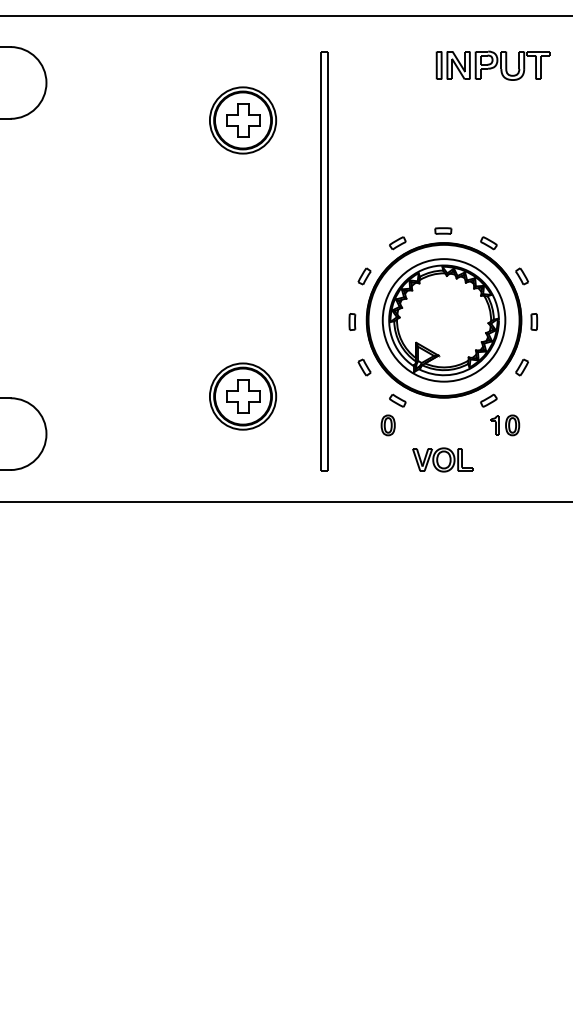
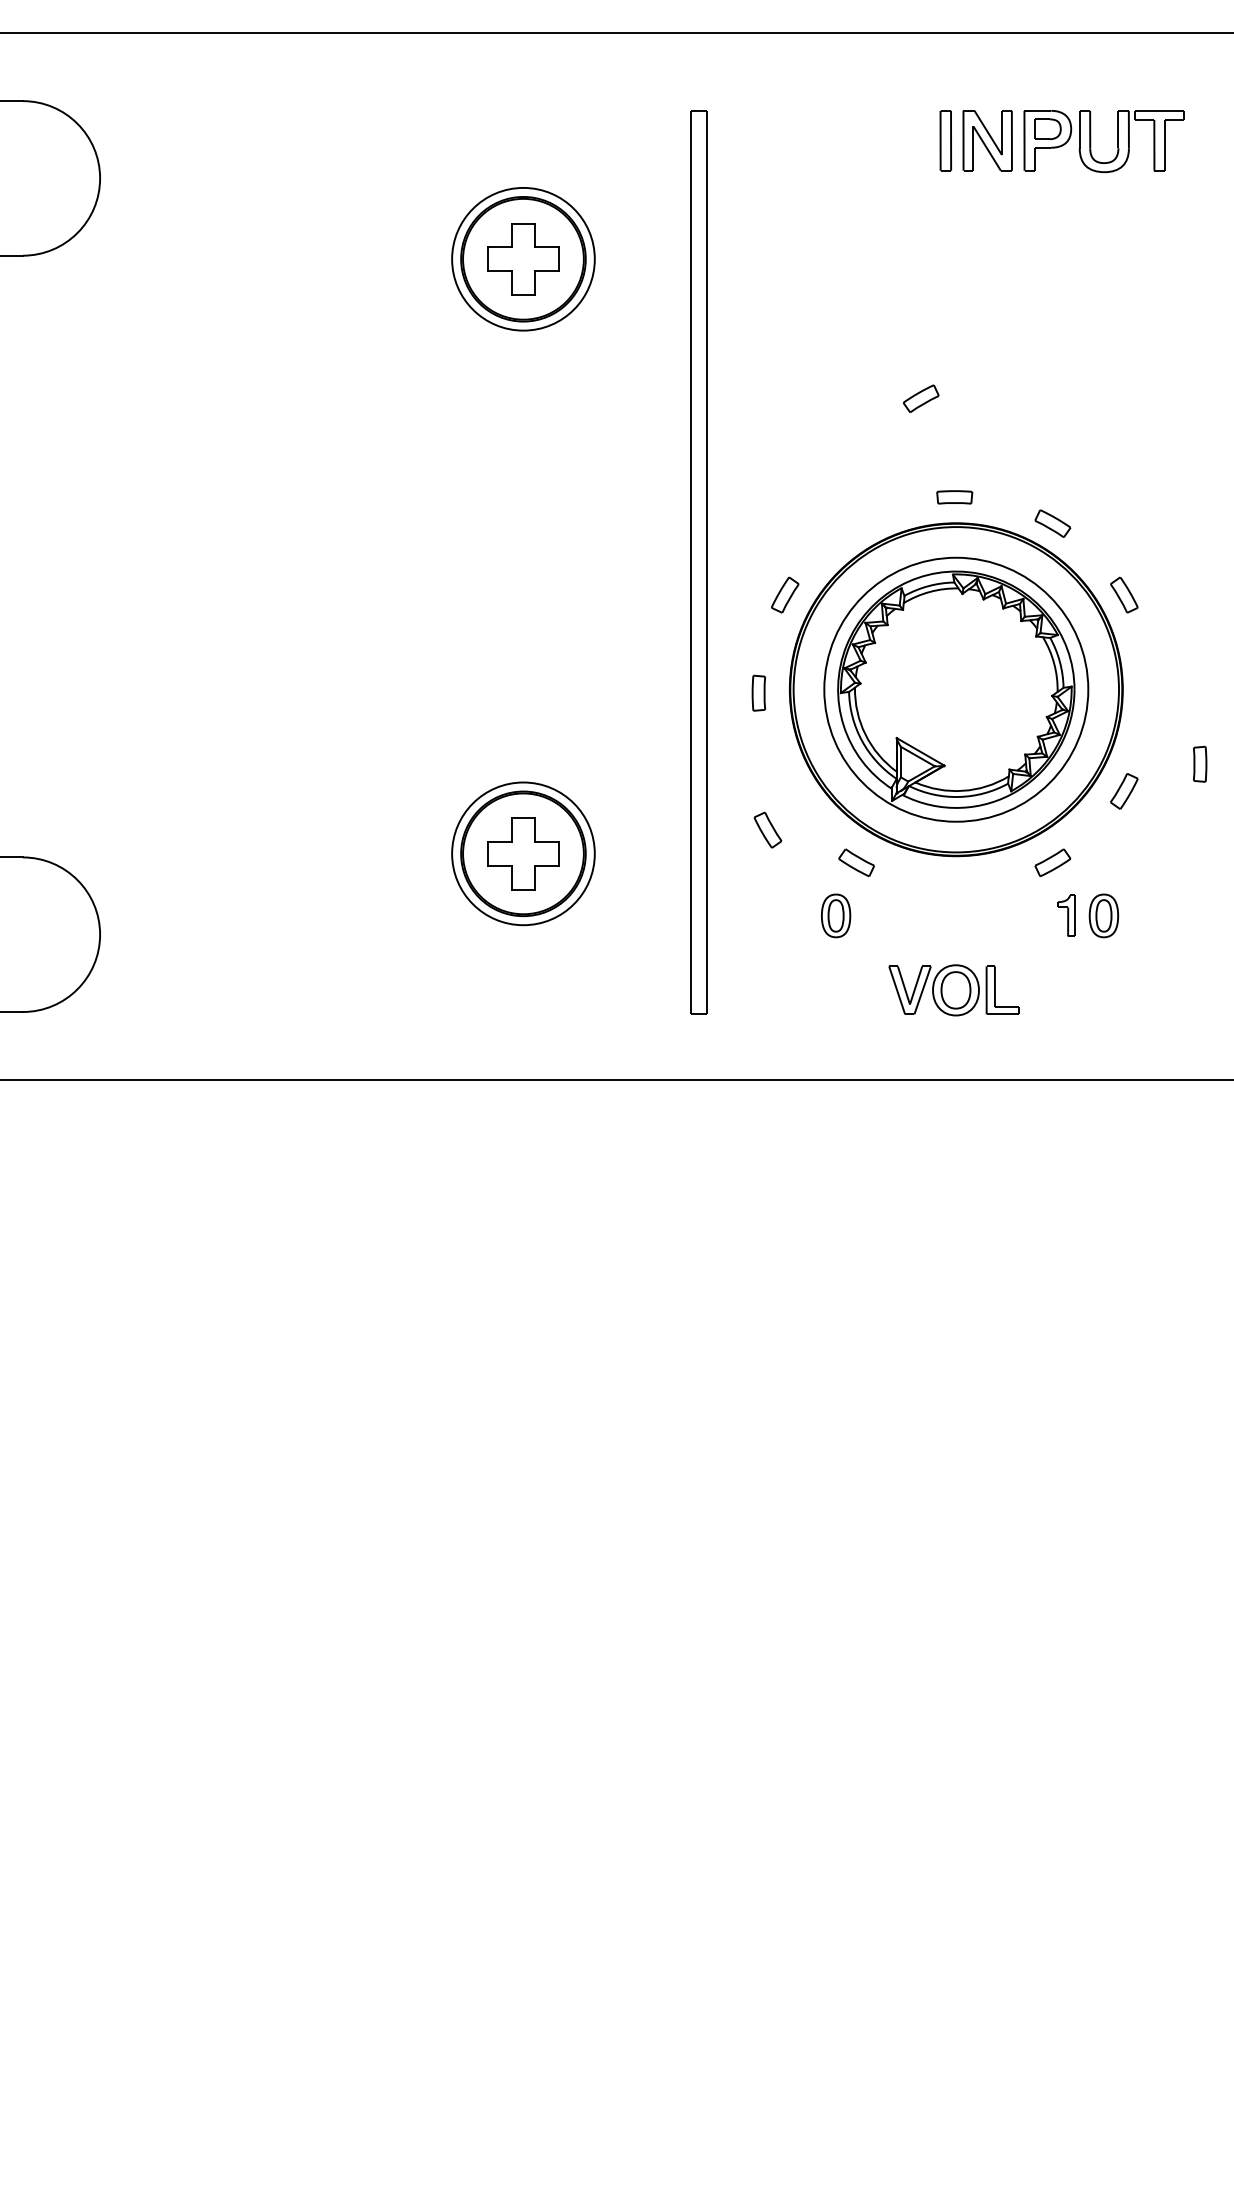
part: (397, 243) -> (920, 399), moved
part: (534, 321) -> (1200, 763), moved
part: (364, 367) -> (767, 829), moved

